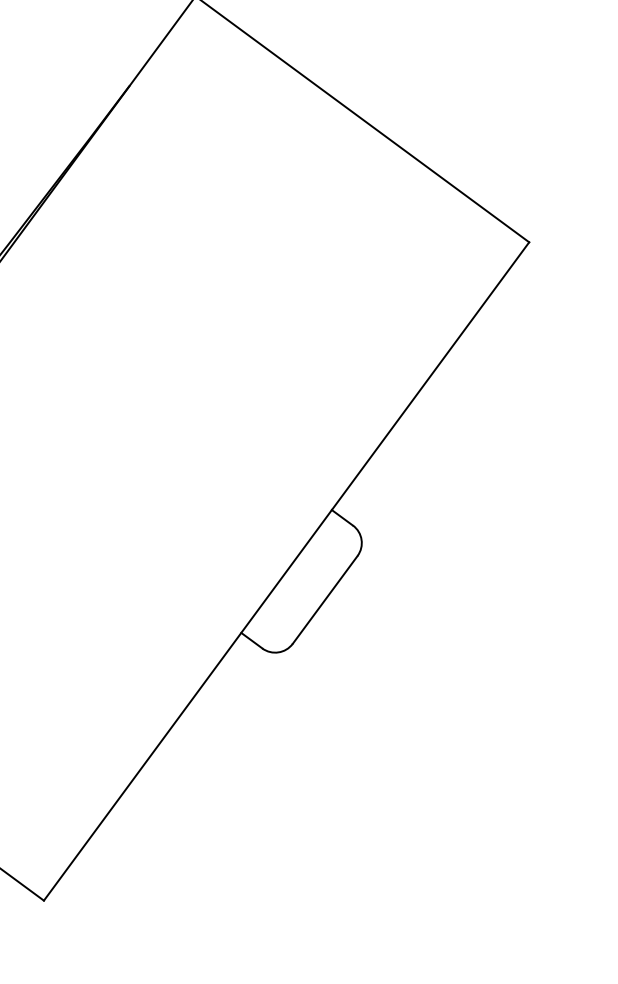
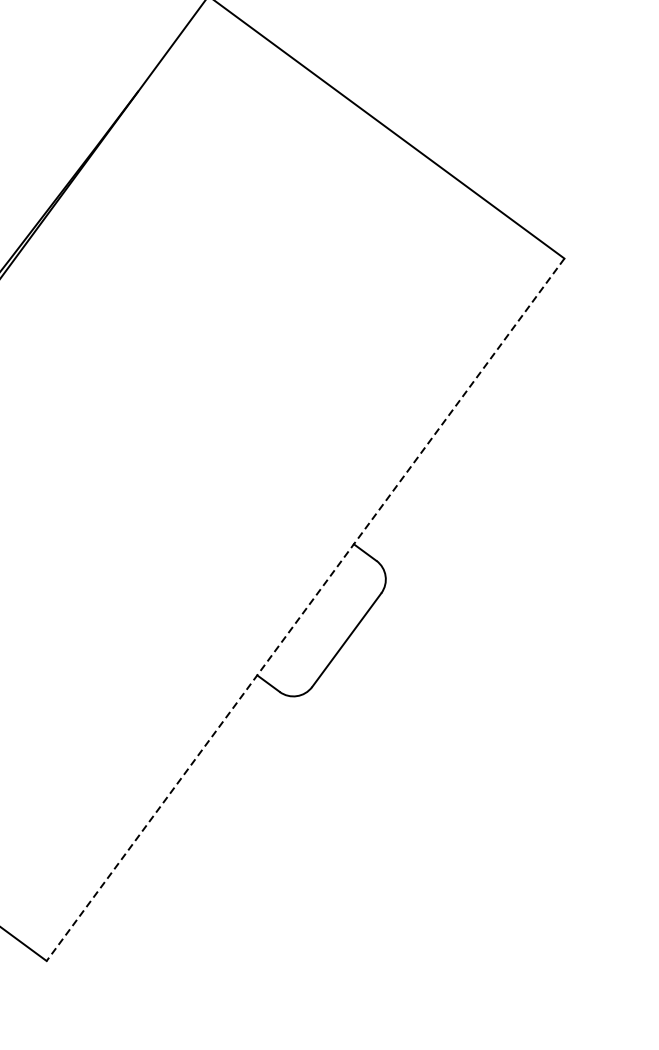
line: (286, 571) -> (305, 609), solid -> dashed

